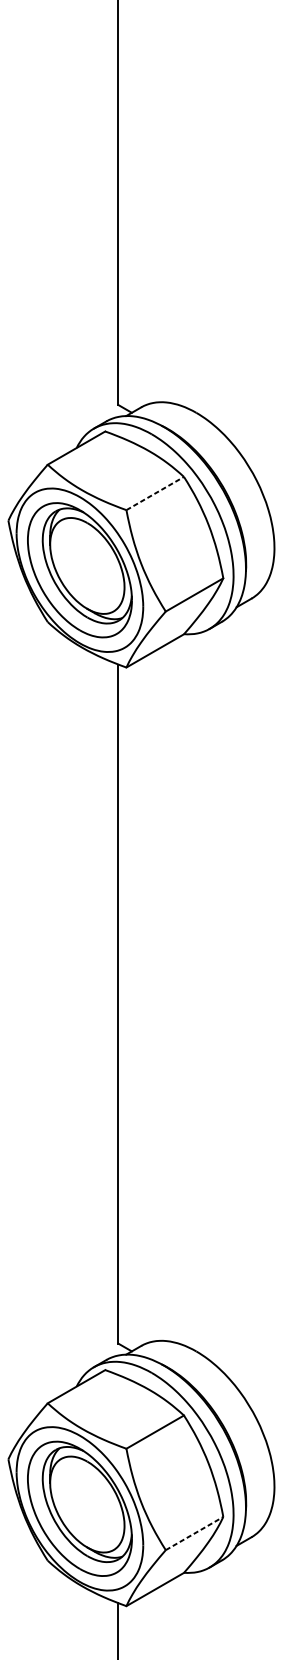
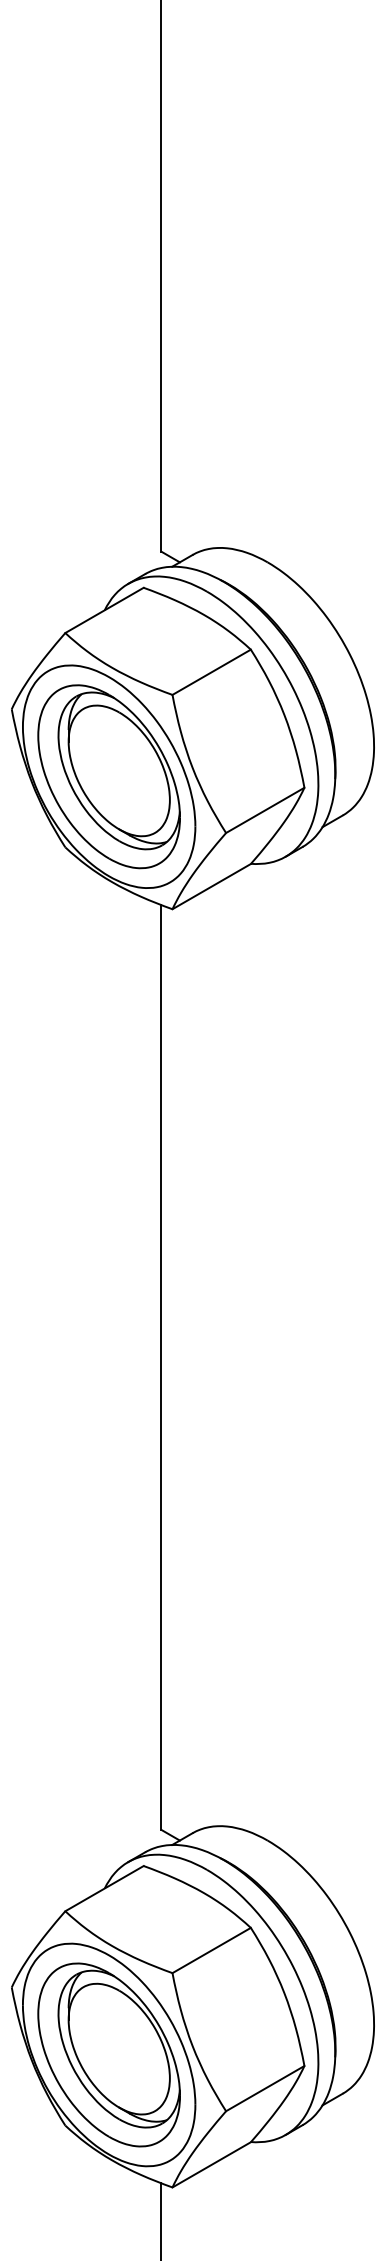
line: (155, 493) -> (212, 672), dashed -> solid
line: (194, 1533) -> (265, 2088), dashed -> solid

